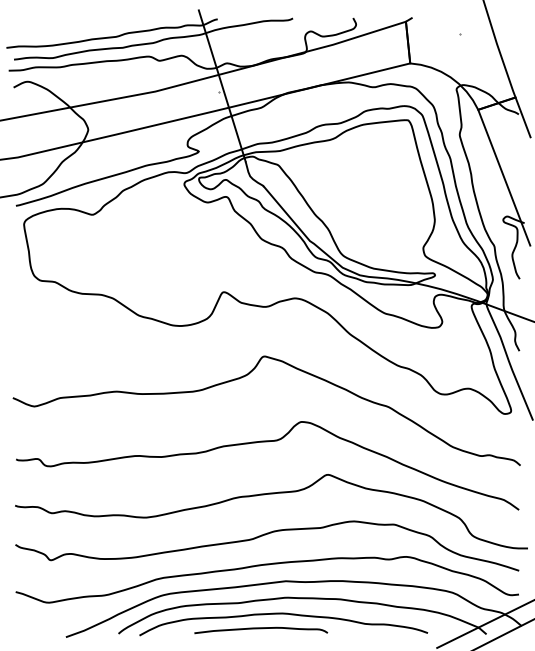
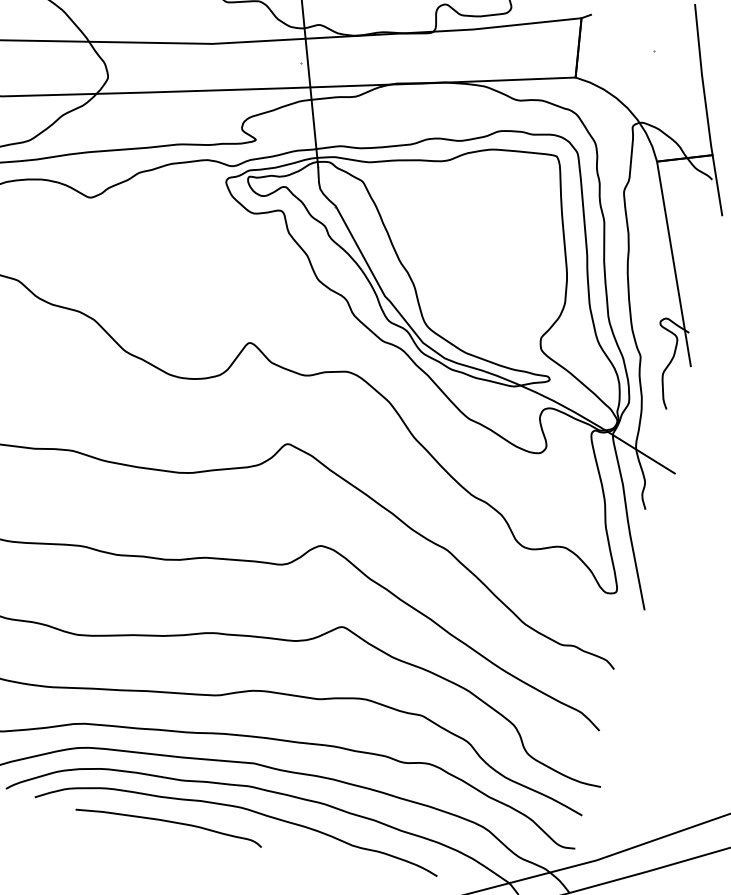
curve: (261, 629) -> (170, 823), moved

